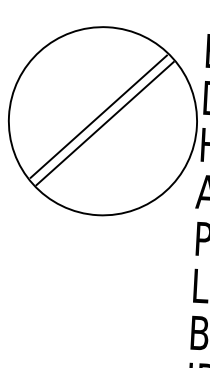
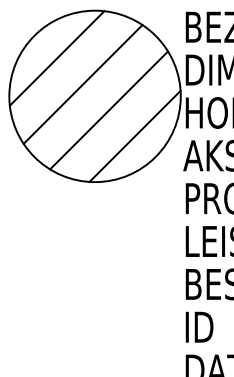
line: (62, 77) -> (56, 58), added
line: (99, 116) -> (109, 110), moved
line: (104, 123) -> (82, 84), moved
line: (143, 166) -> (134, 135), added

